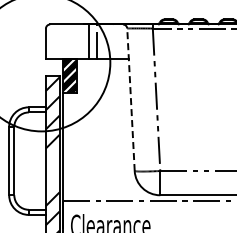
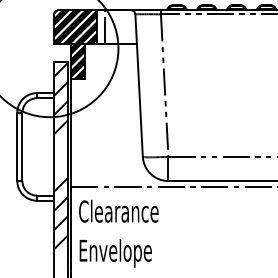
hatch: (67, 41) -> (75, 27), added
line: (131, 99) -> (139, 85), dashed -> solid

